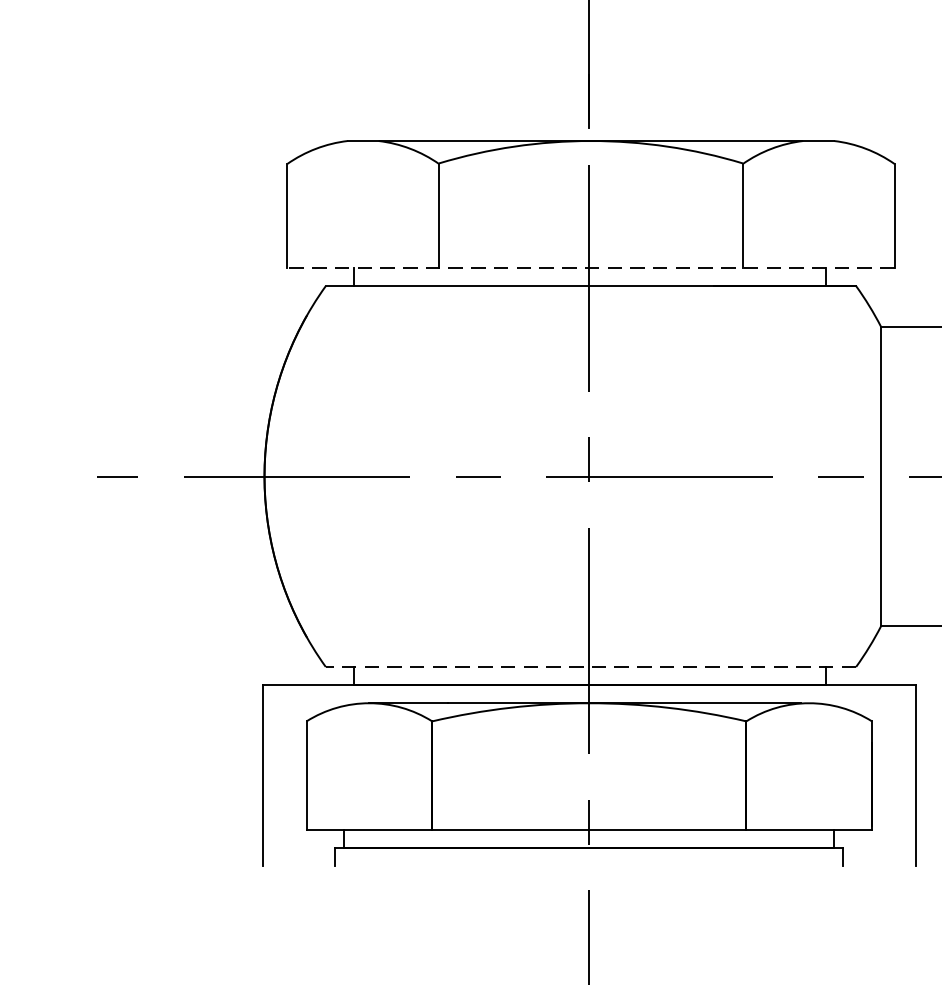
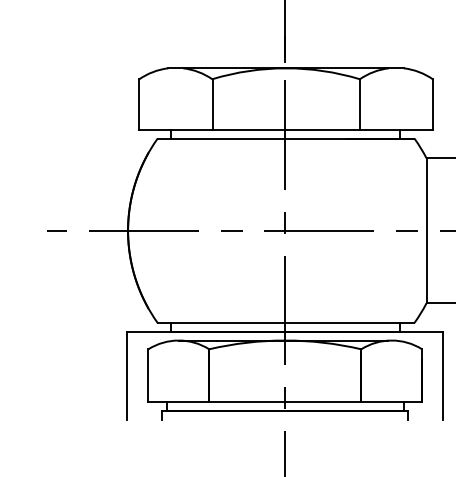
line: (589, 267) -> (285, 129), dashed -> solid
line: (589, 666) -> (285, 322), dashed -> solid

